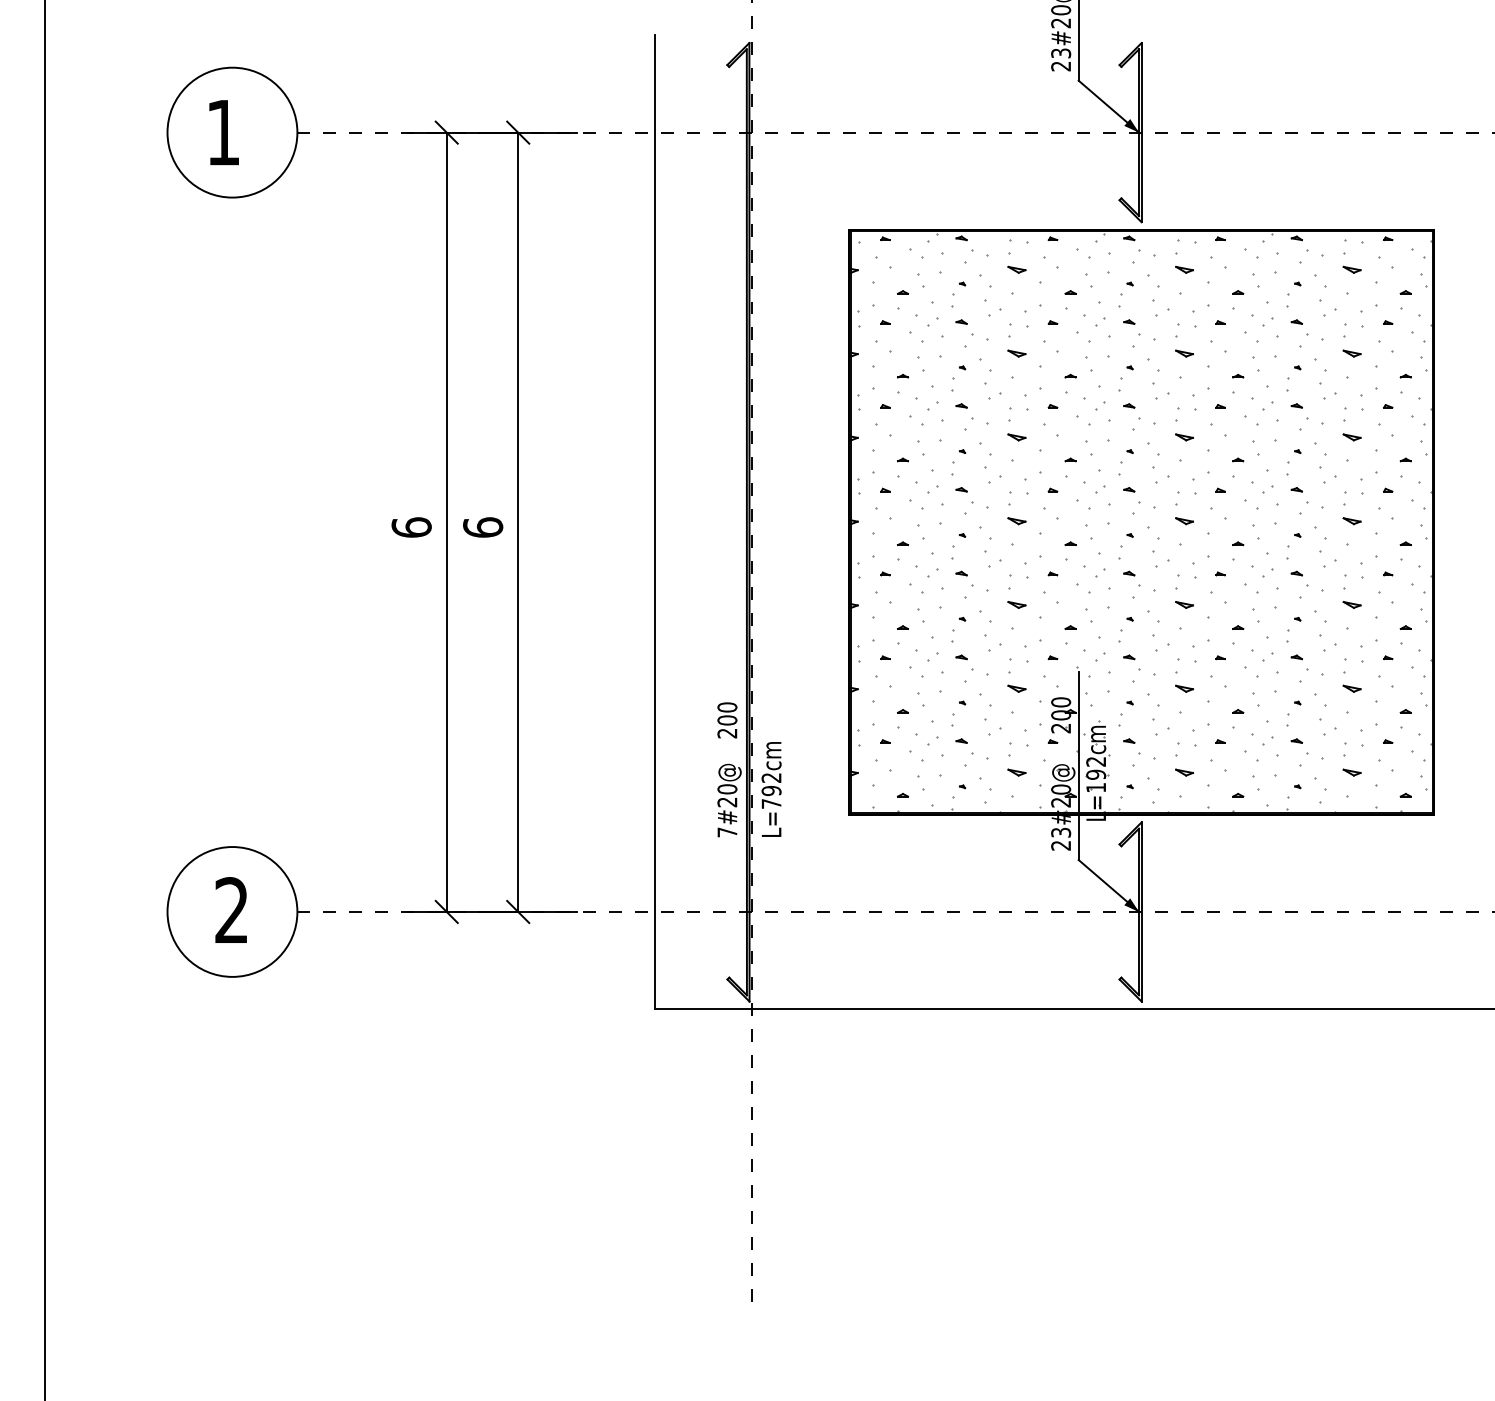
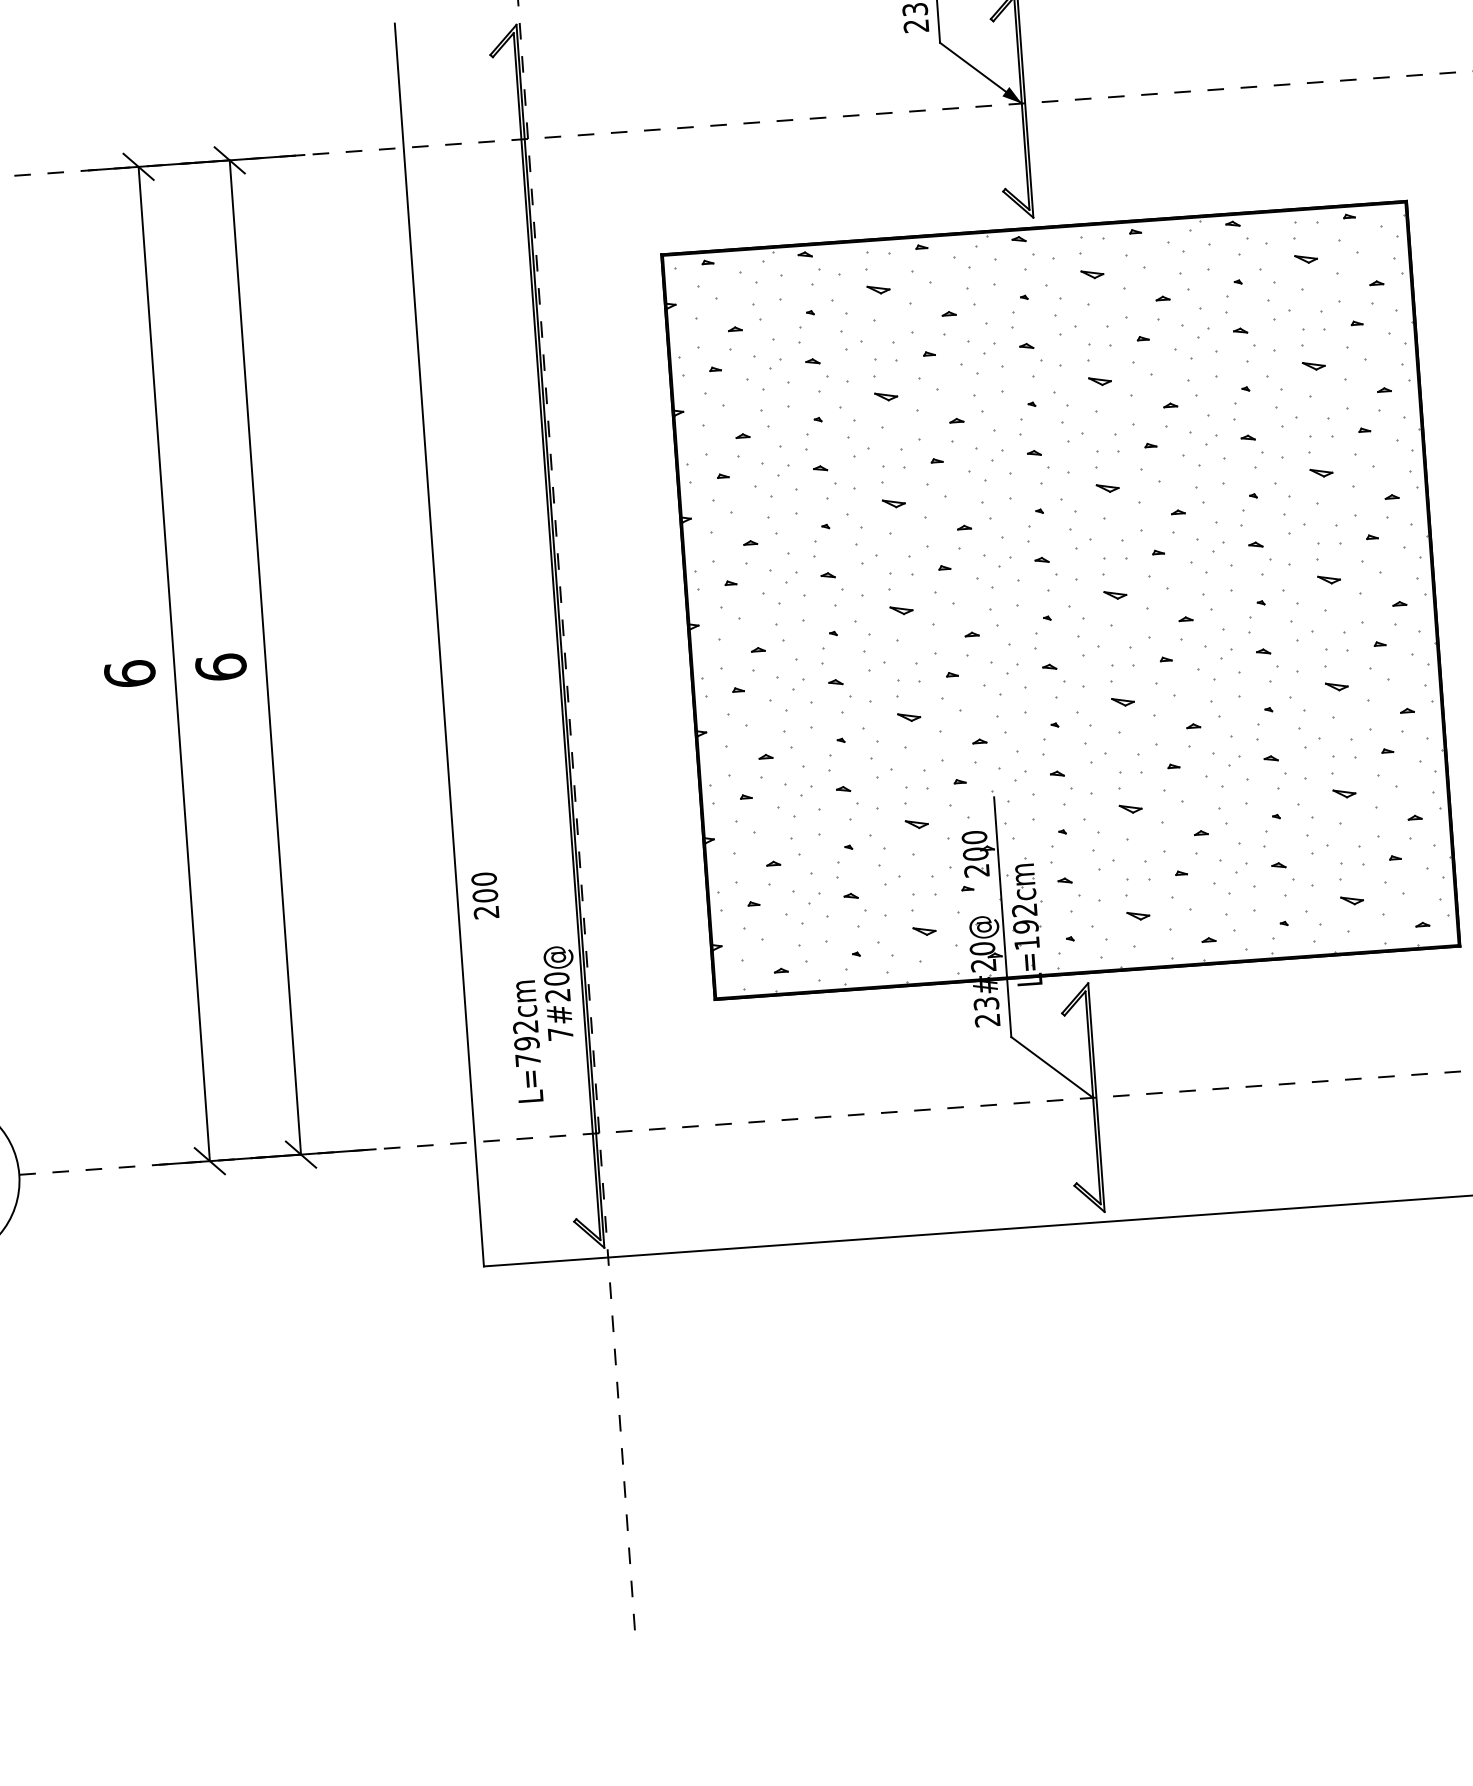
text: (727, 720) -> (485, 895), moved
text: (771, 789) -> (526, 1041), moved
fill: (1131, 904) -> (1082, 1089), removed

